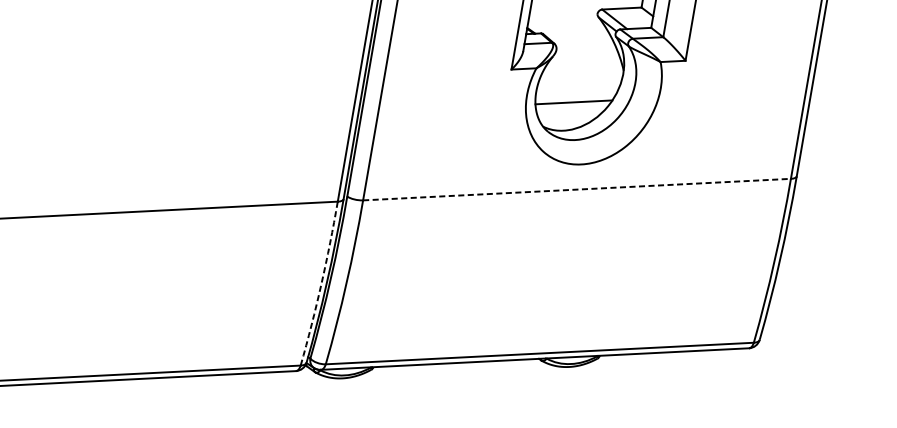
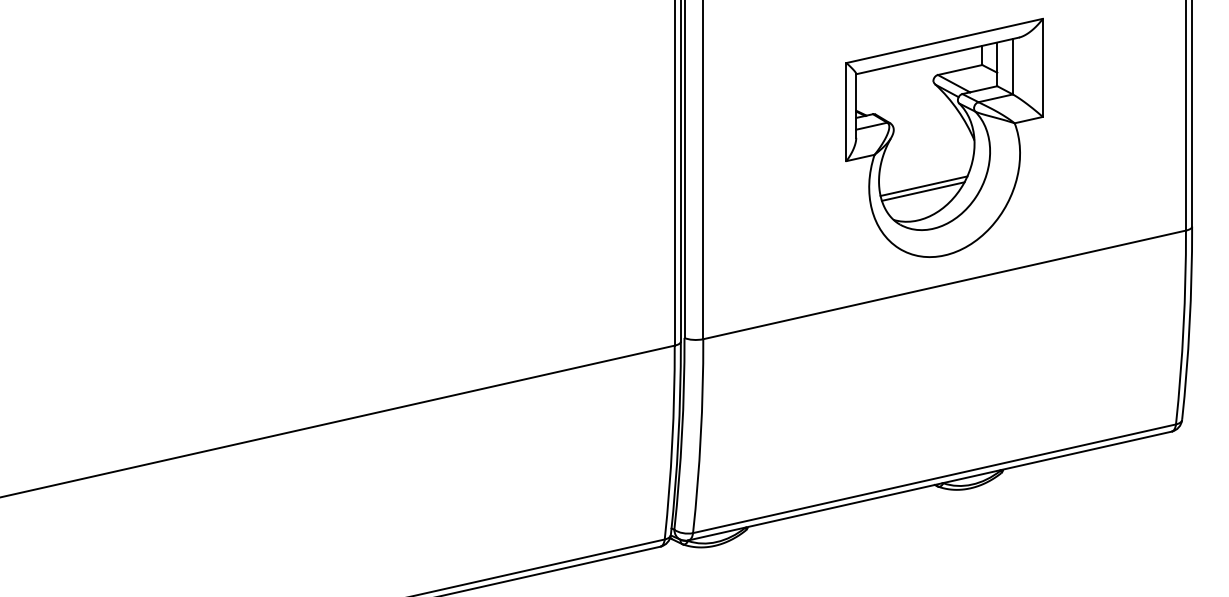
line: (571, 106) -> (922, 191), added
line: (577, 189) -> (945, 284), dashed -> solid
arc: (321, 283) -> (672, 442), dashed -> solid

